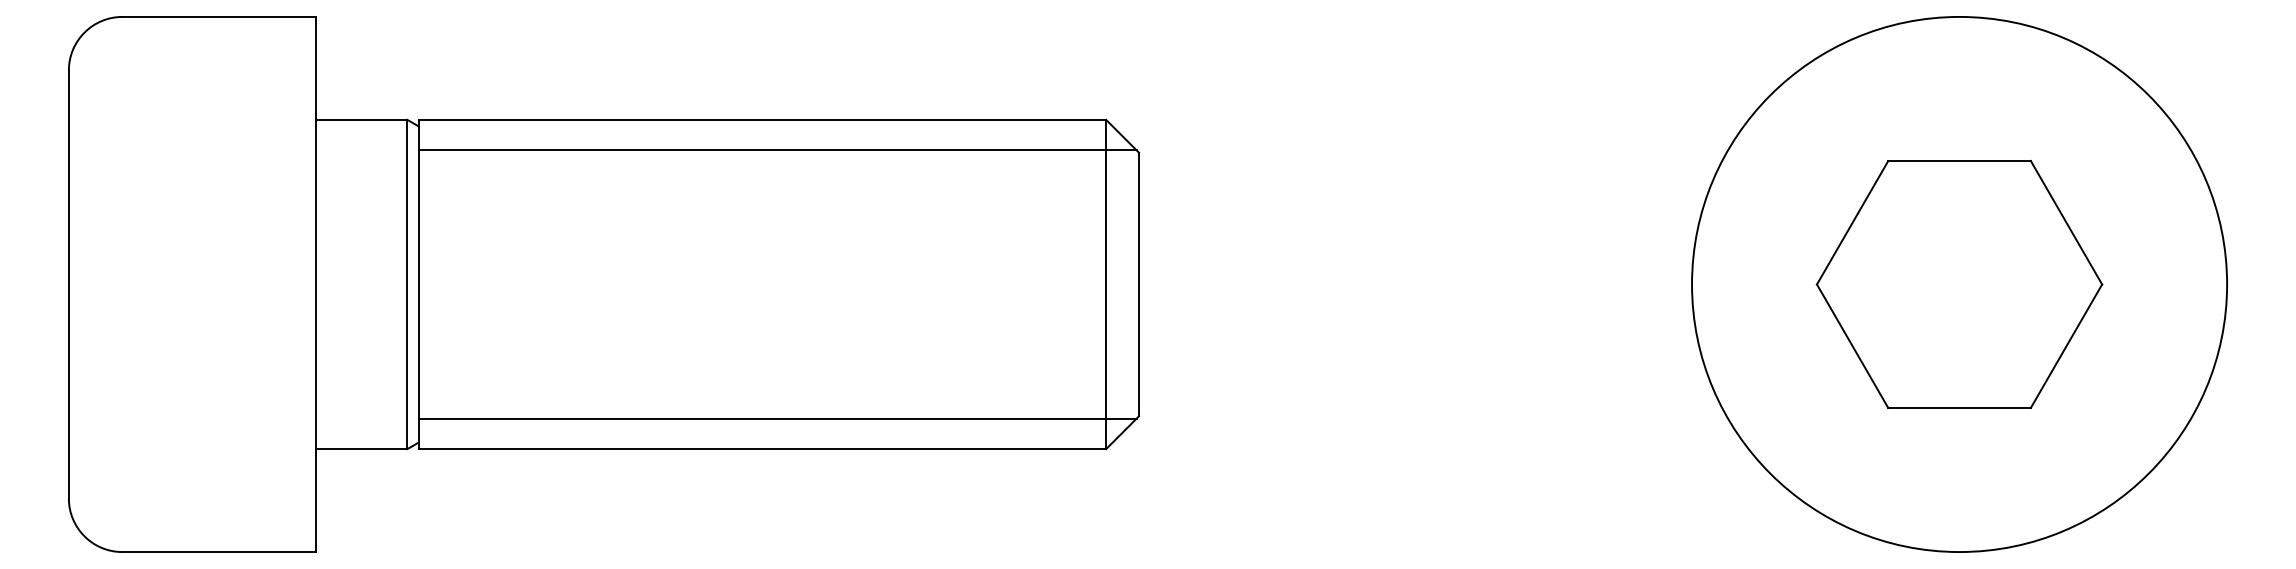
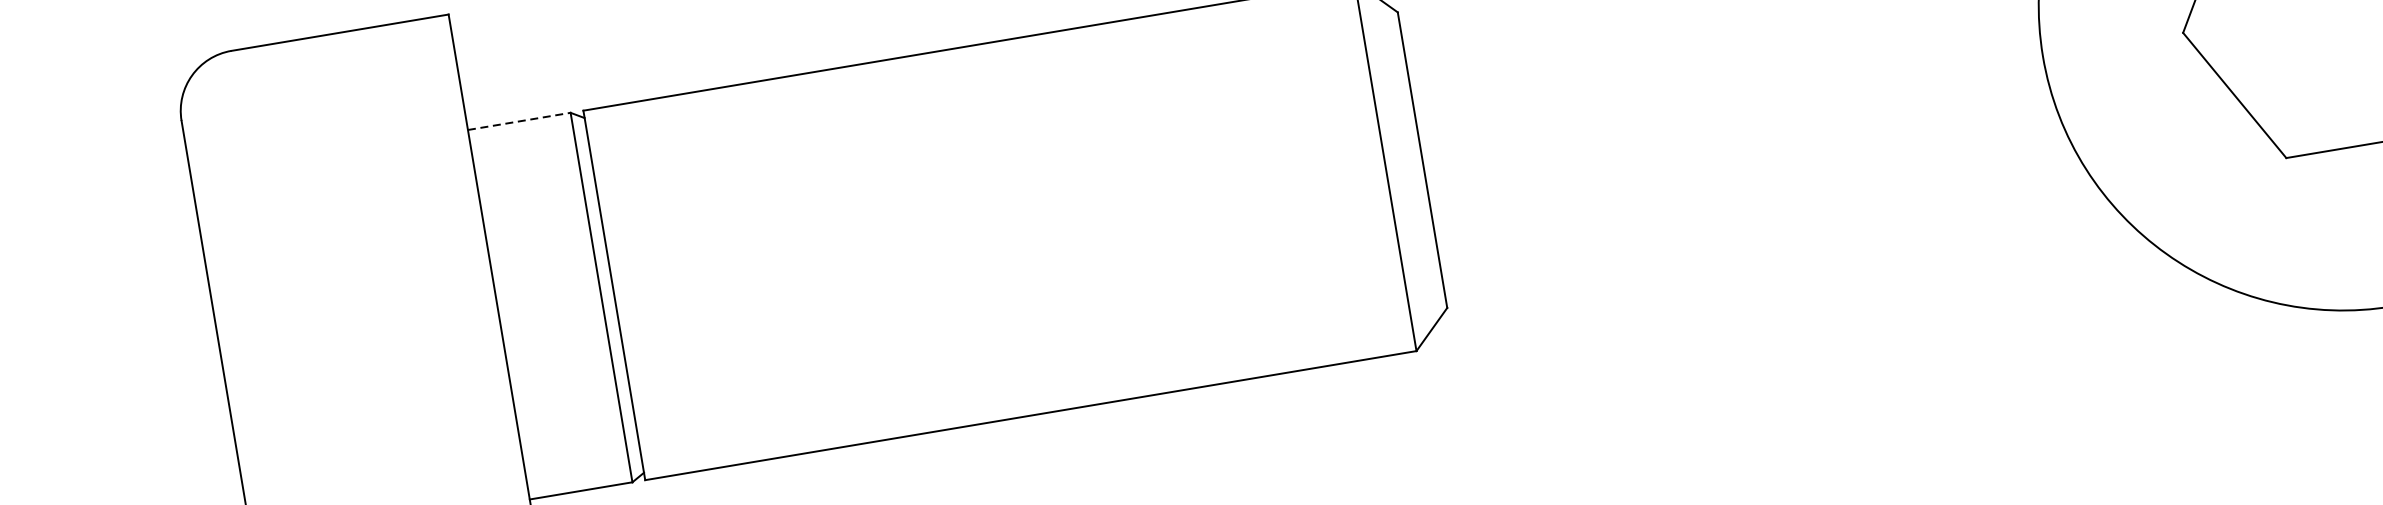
line: (361, 119) -> (519, 121), solid -> dashed
line: (777, 150) -> (991, 77), removed
line: (777, 418) -> (1042, 378), removed

